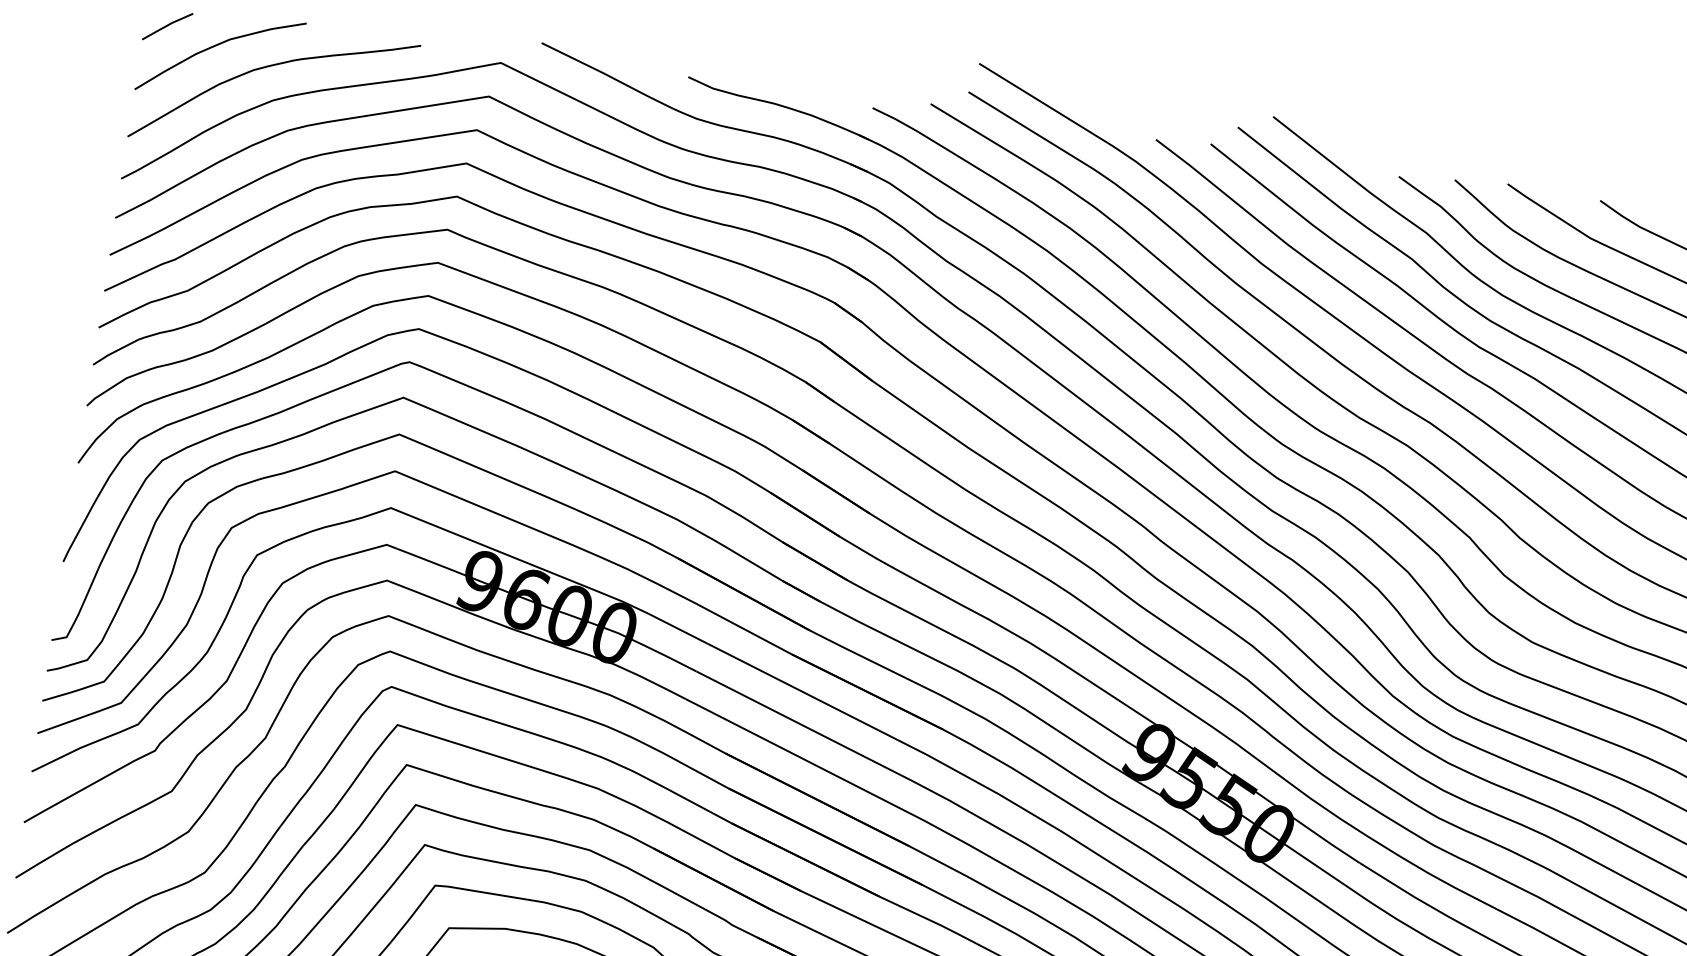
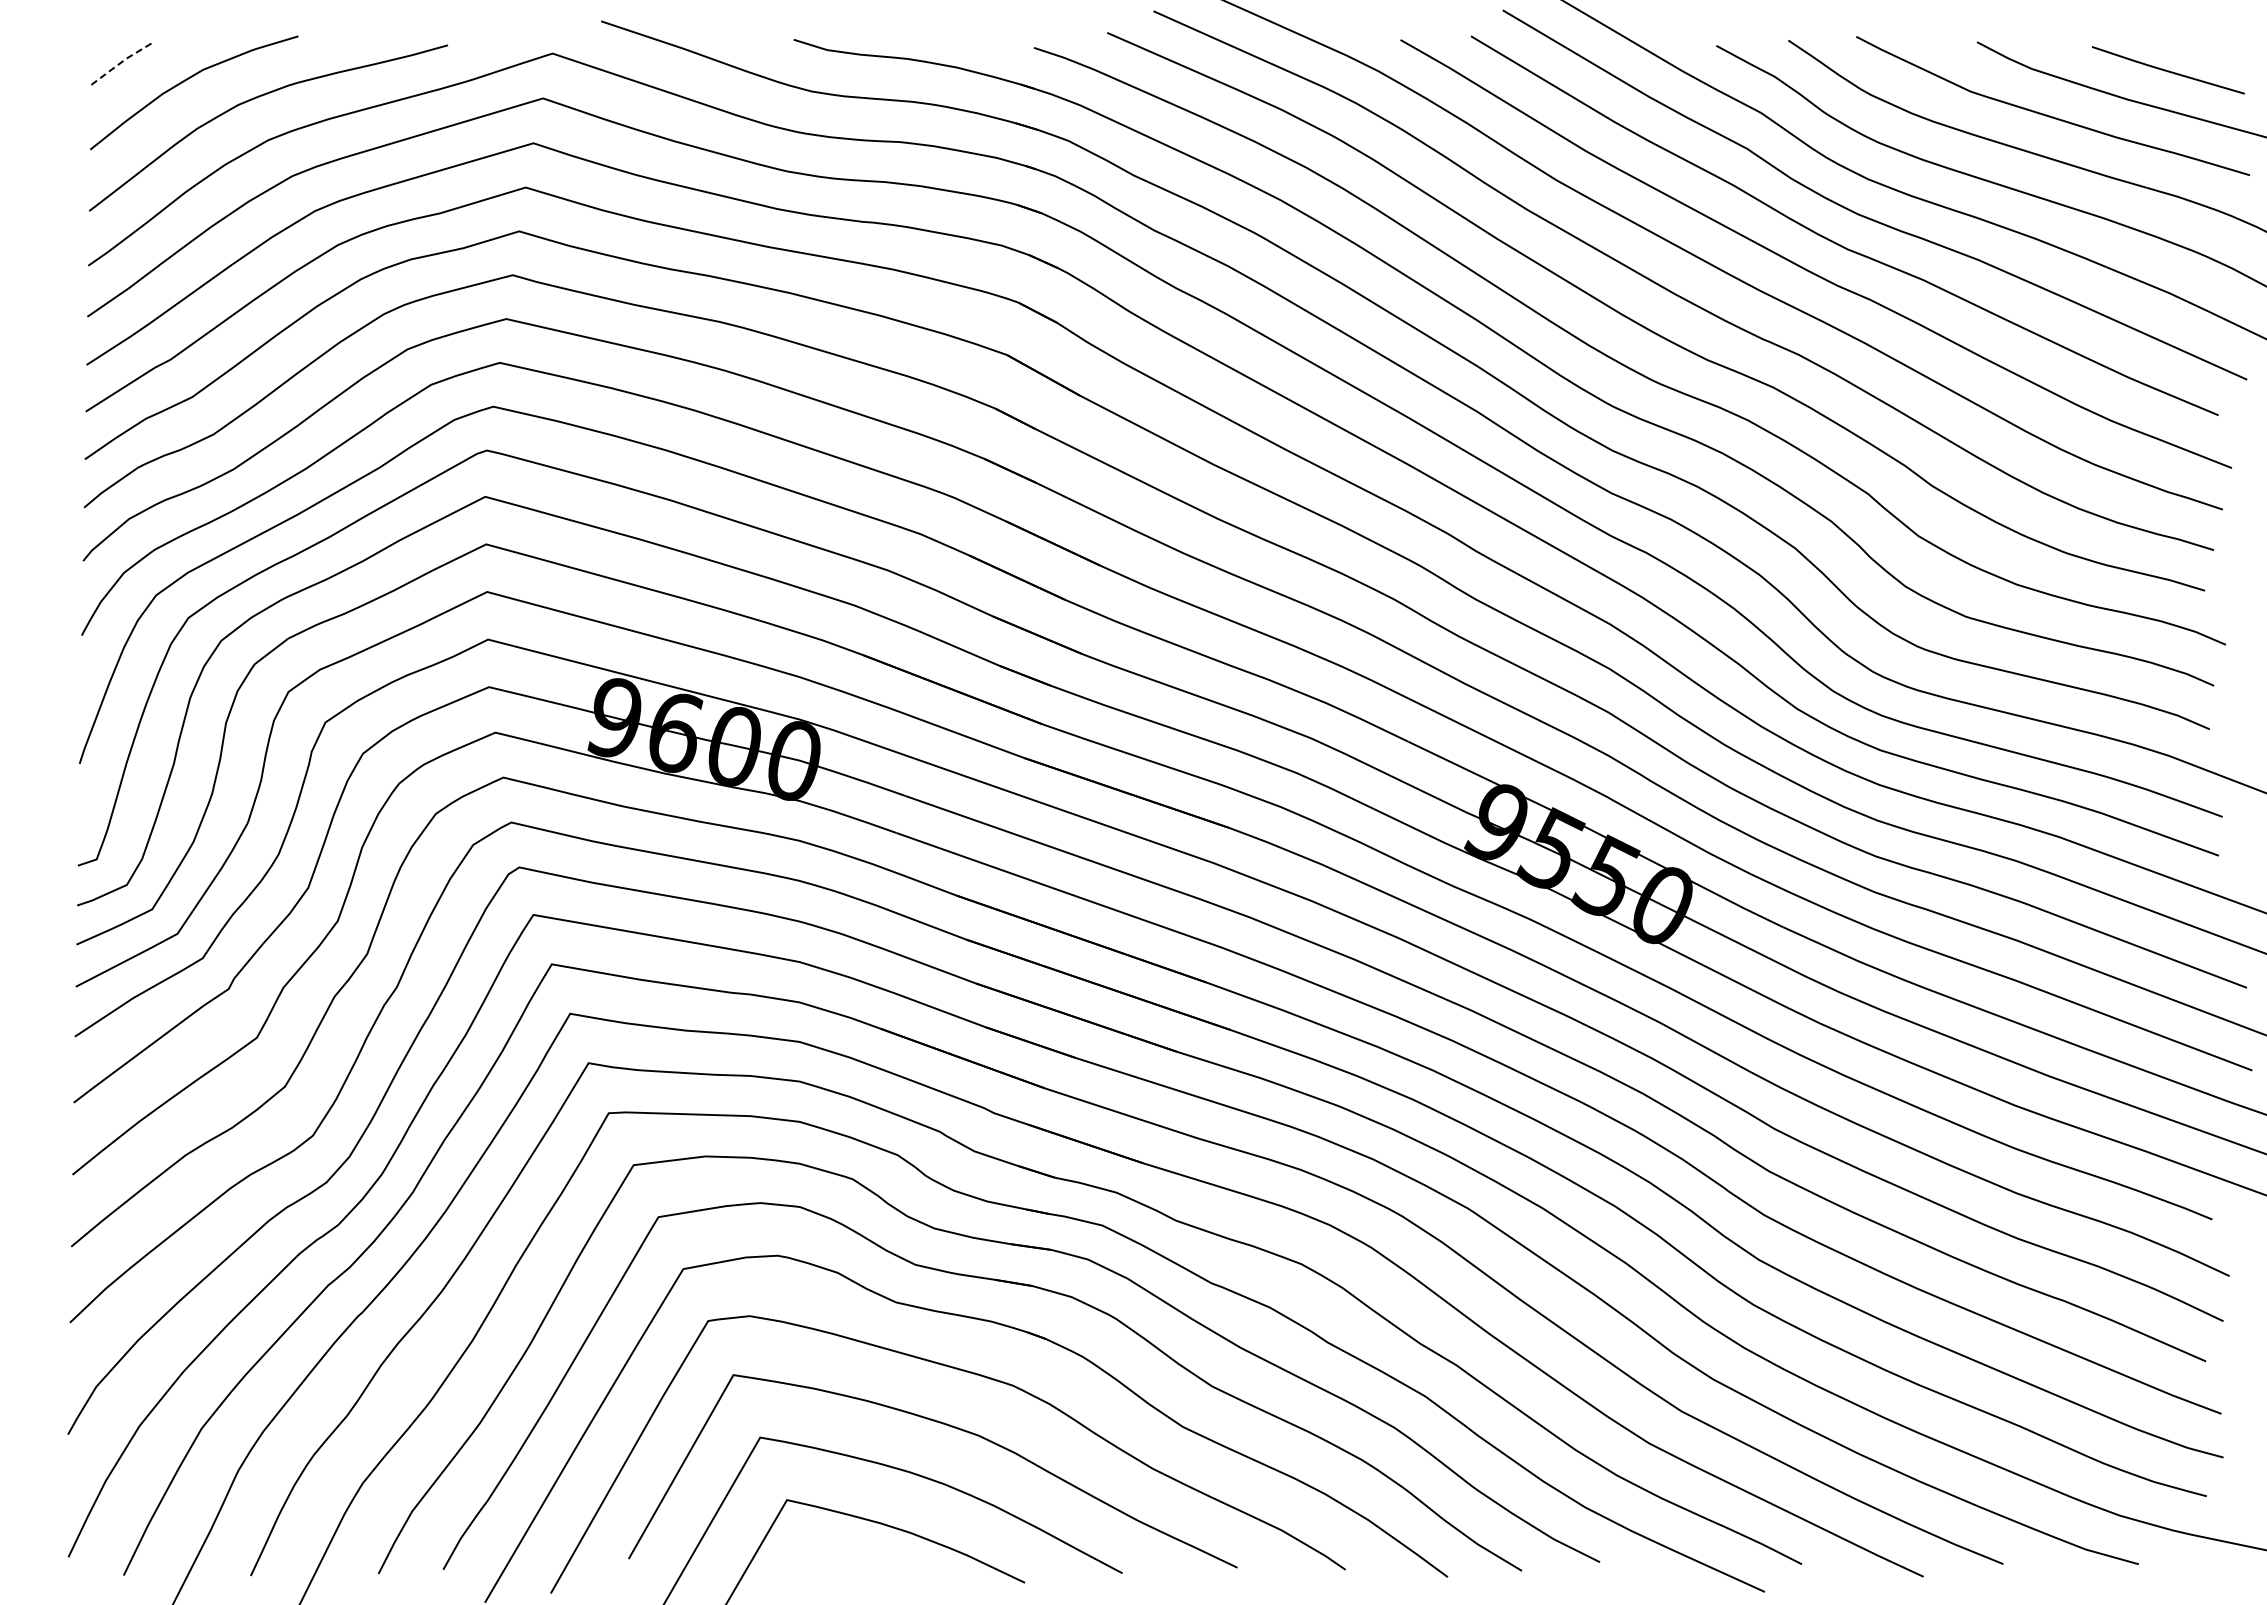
line: (167, 25) -> (121, 62), solid -> dashed

